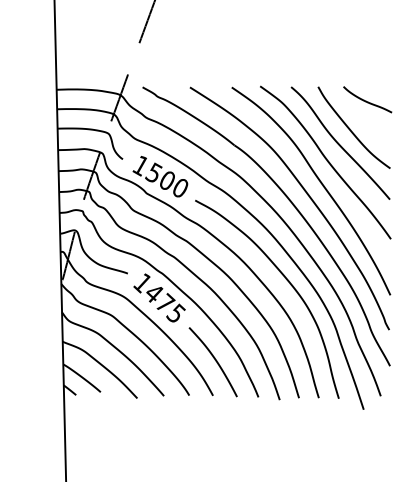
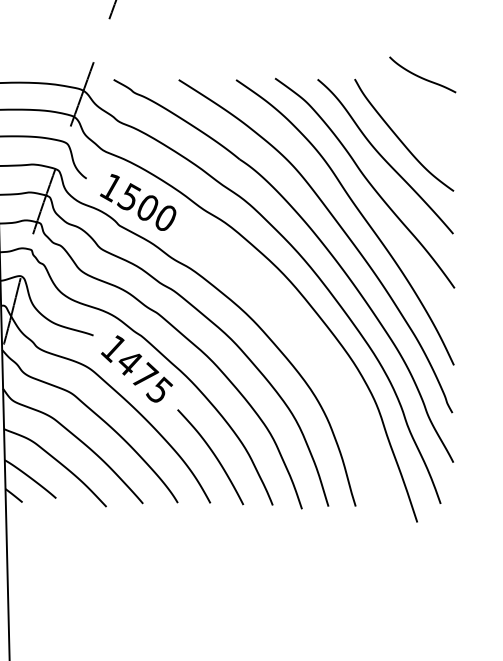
curve: (366, 100) -> (421, 75), moved
curve: (285, 279) -> (309, 343), removed

